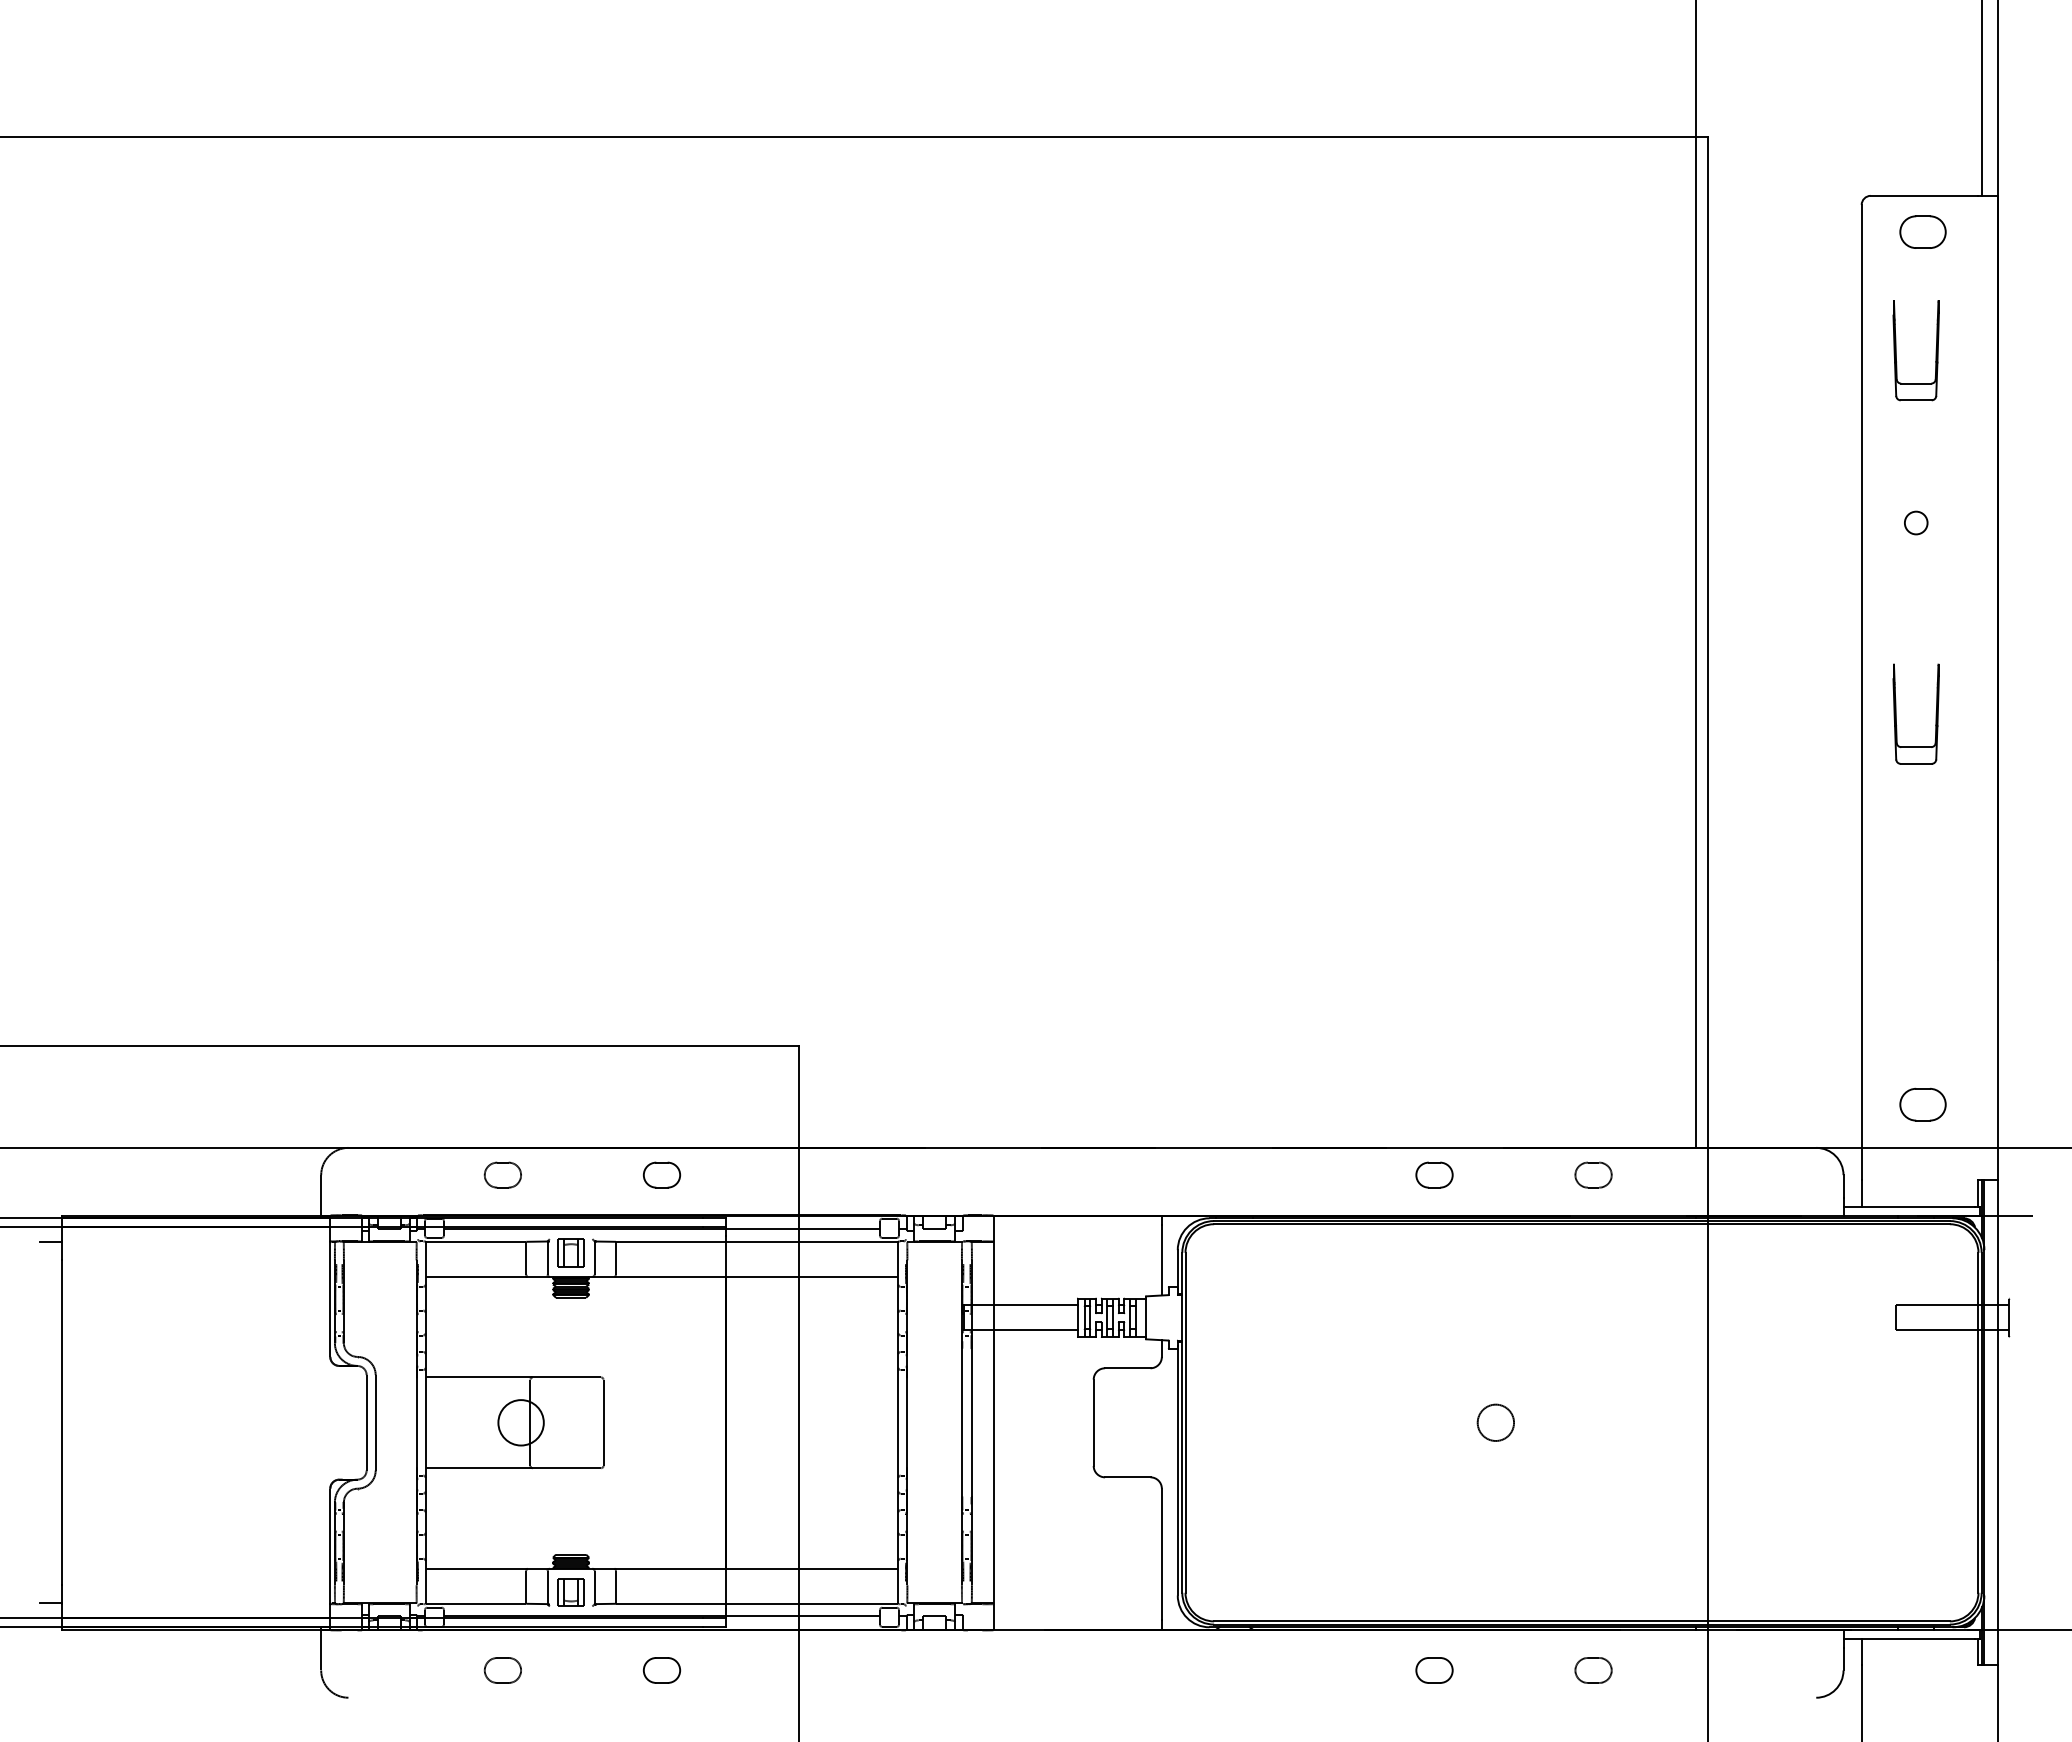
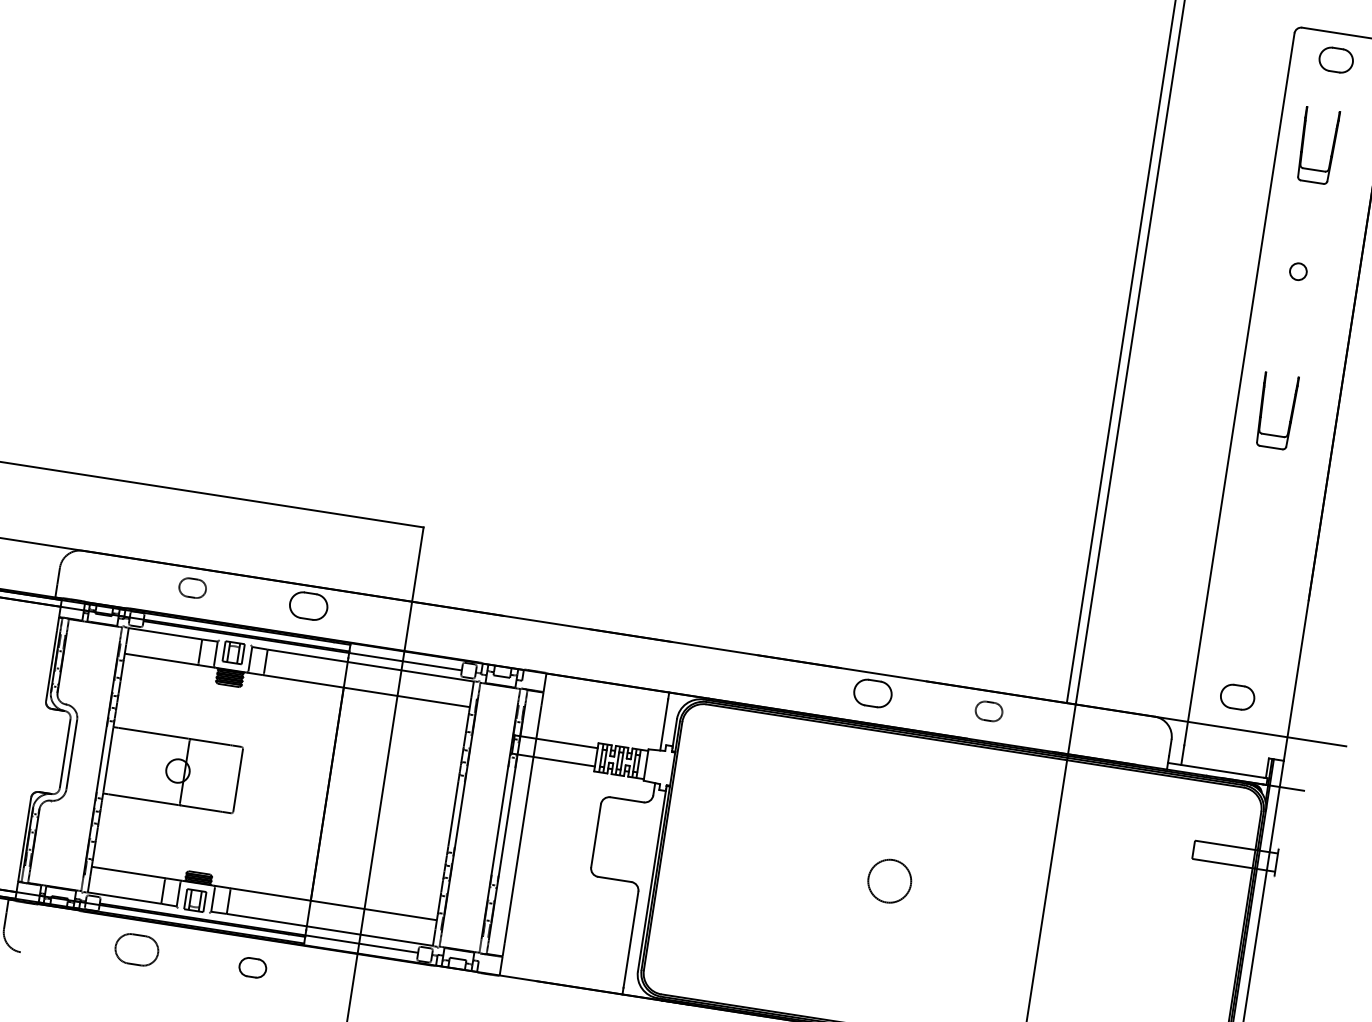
part: (662, 1174) -> (309, 605), size x1.4
part: (1434, 1174) -> (873, 692), size x1.4
circle: (520, 1422) -> (177, 770), size x0.7
circle: (1495, 1422) -> (889, 880), size x1.6
part: (502, 1670) -> (136, 949), size x1.6

